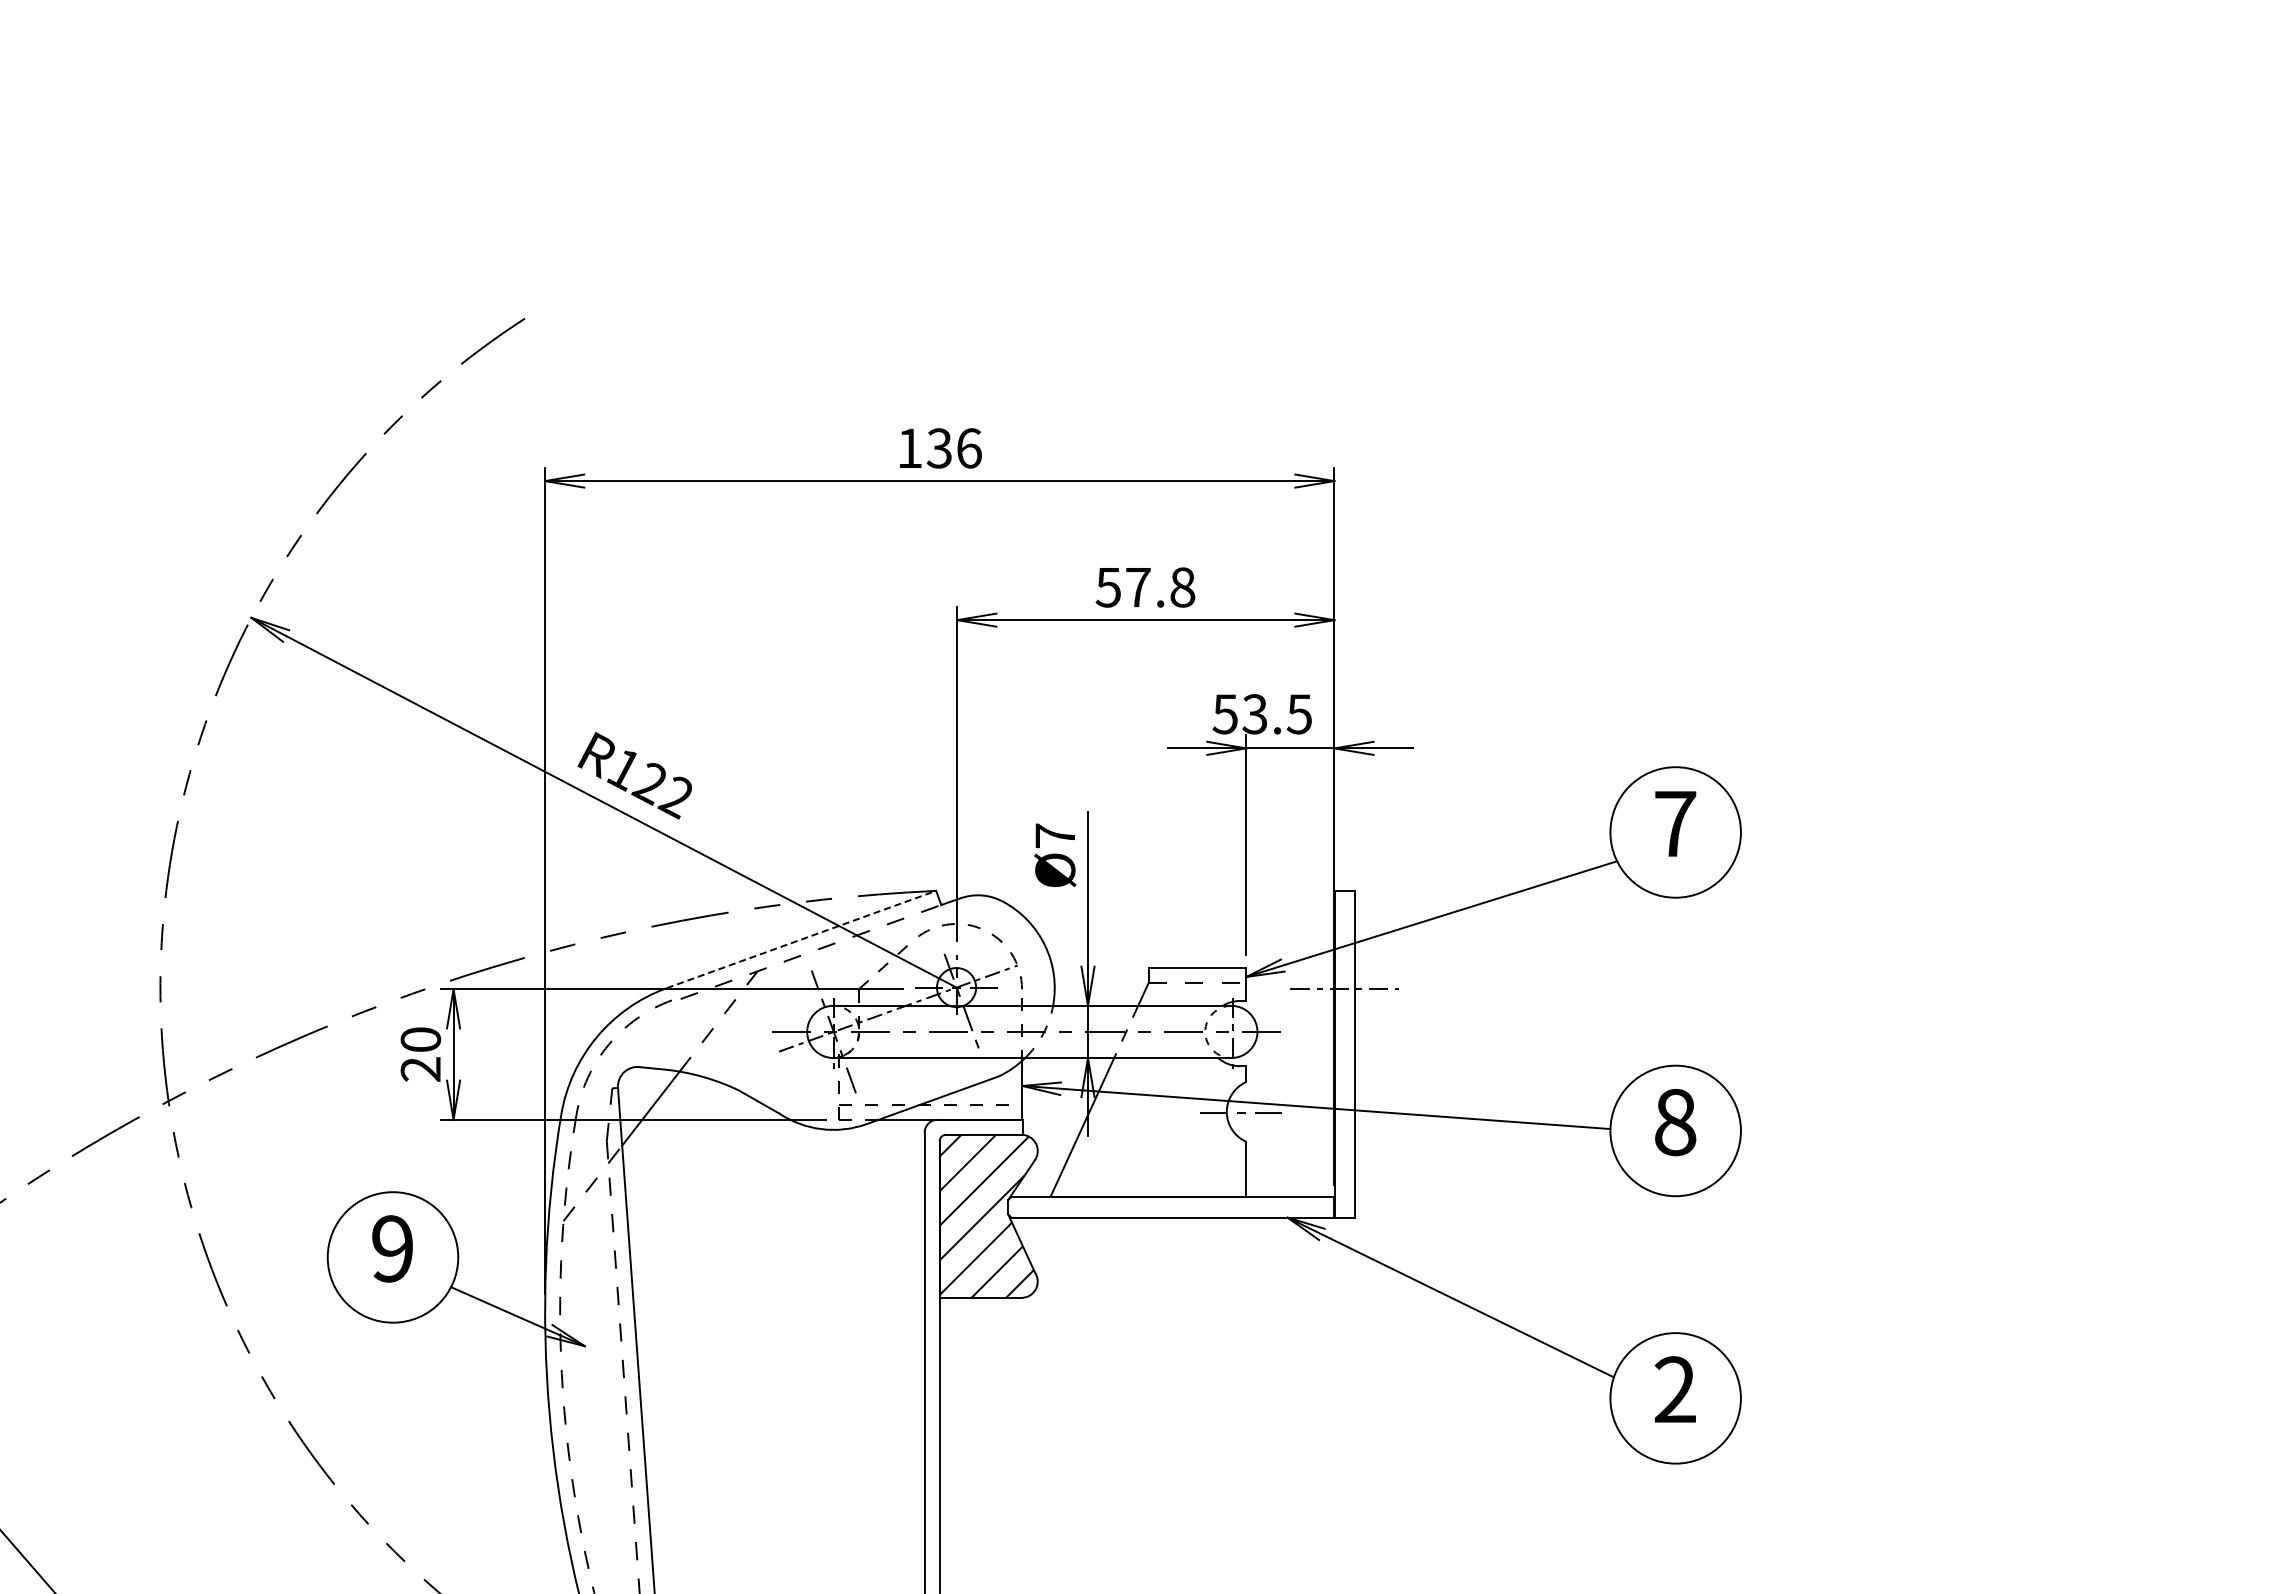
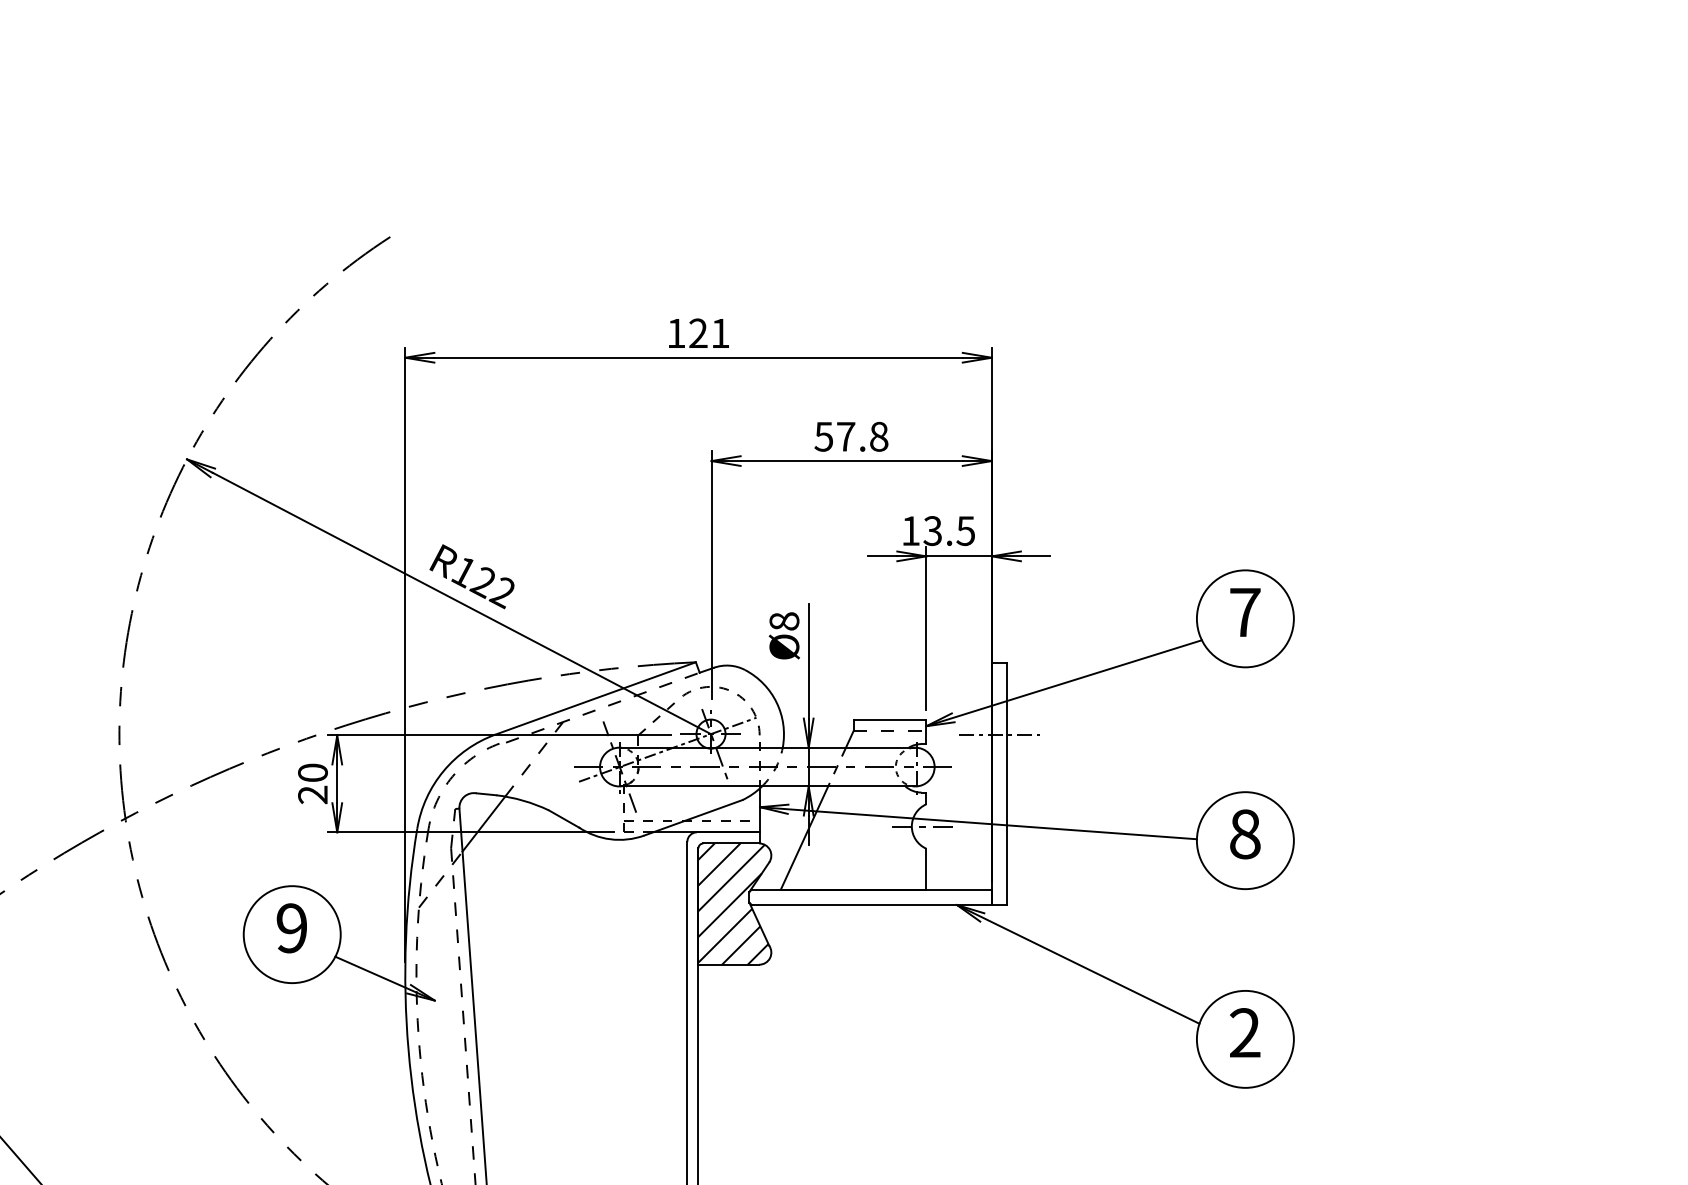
text: (953, 448) -> (708, 333), 136 -> 121
text: (1224, 714) -> (910, 531), 53.5 -> 13.5
text: (1055, 835) -> (784, 621), Ø7 -> Ø8
line: (801, 939) -> (595, 698), dashed -> solid

